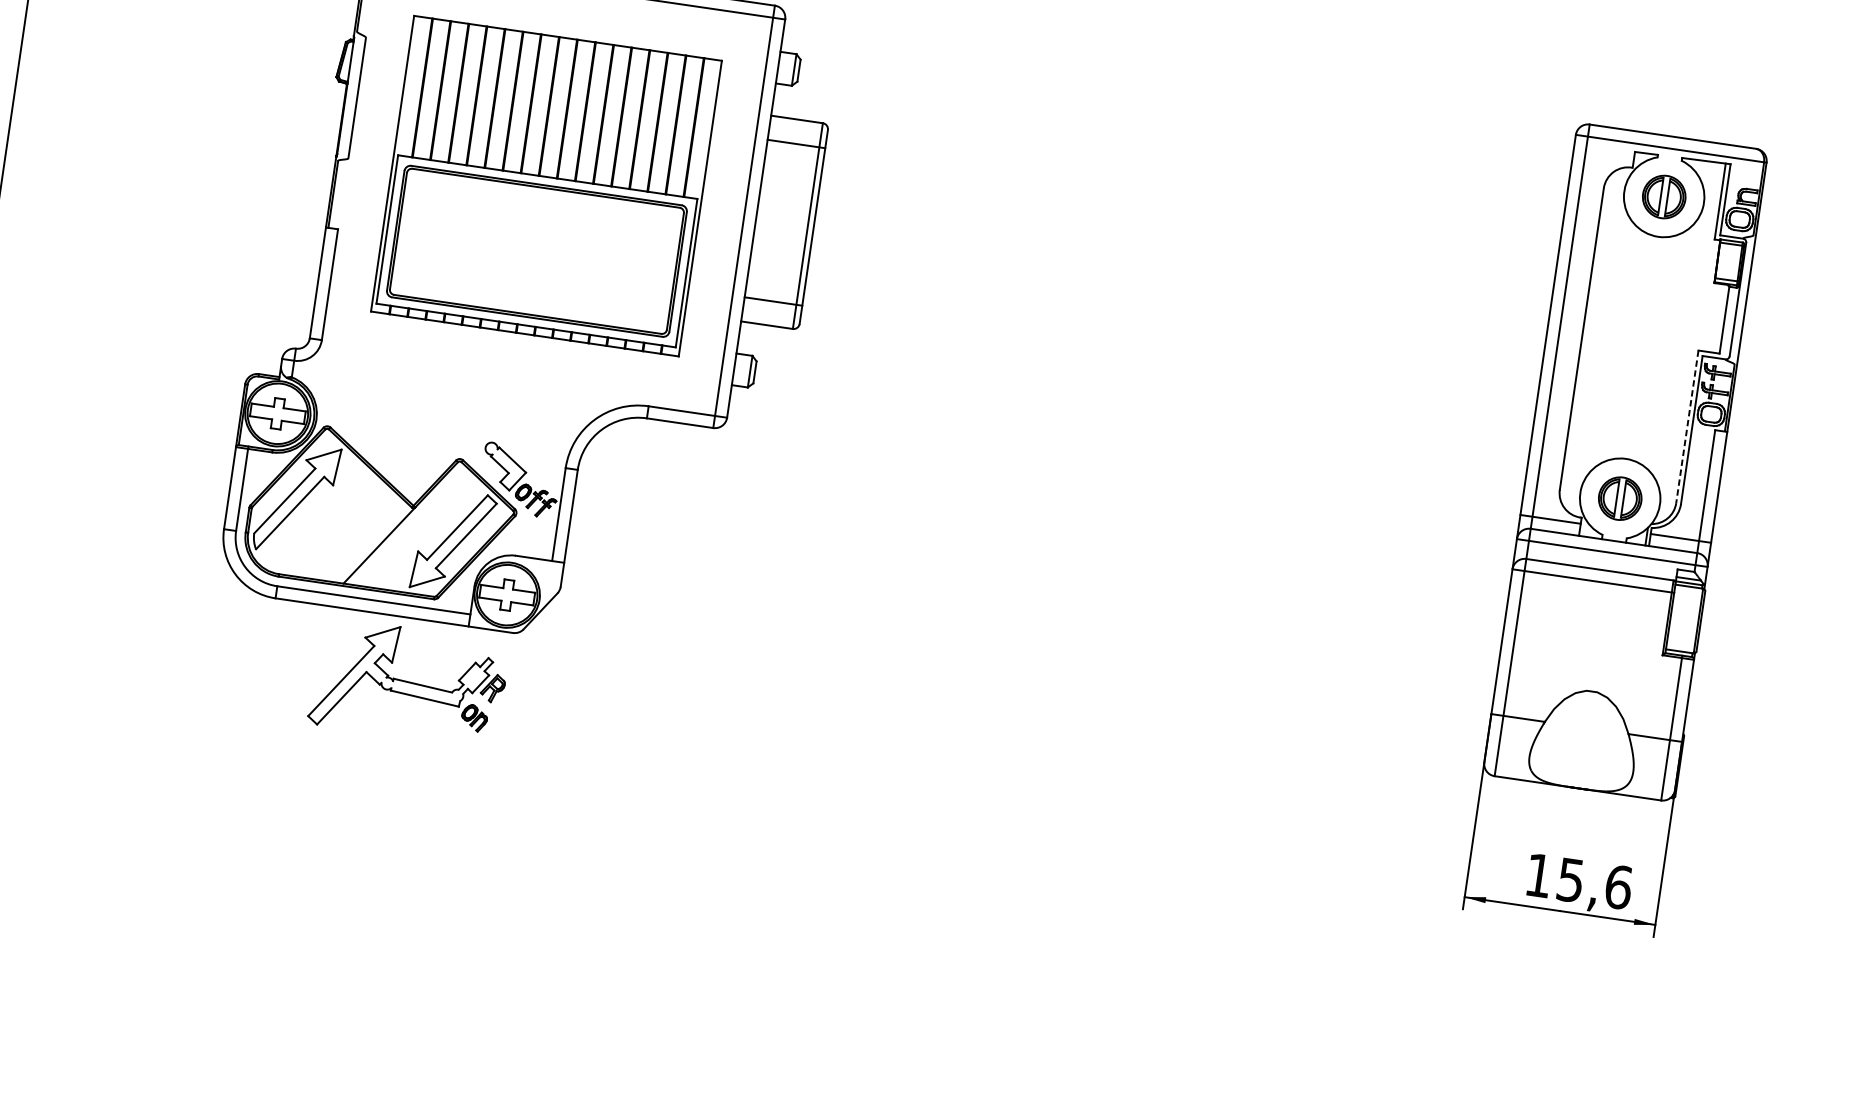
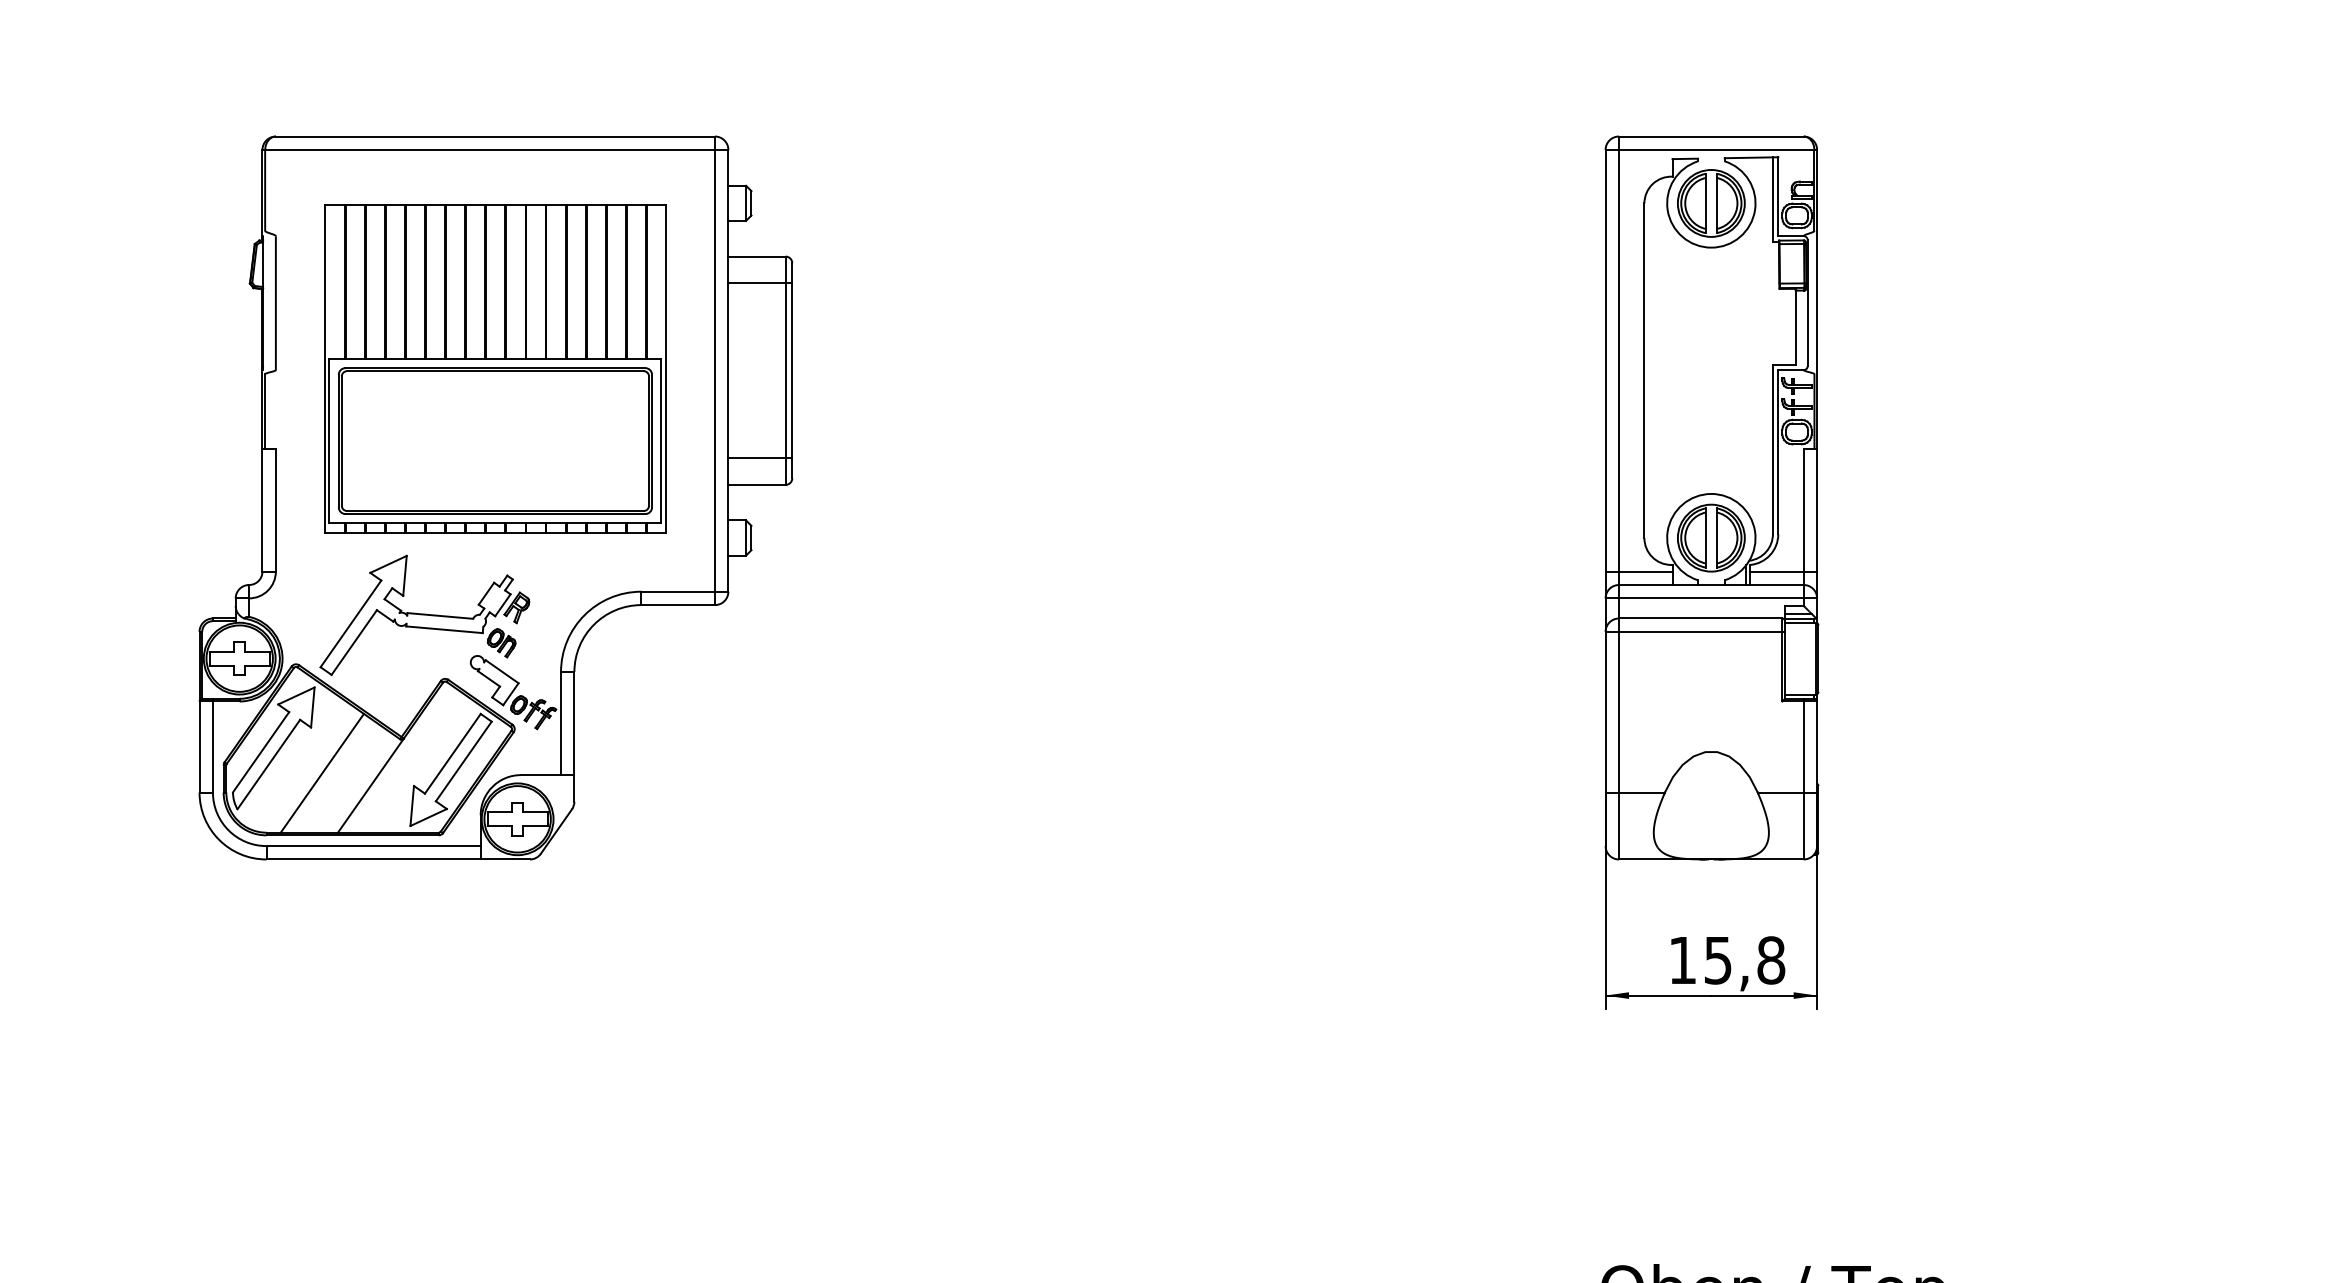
part: (1664, 197) -> (1711, 203), size x1.43
line: (1686, 426) -> (1772, 449), dashed -> solid
part: (1620, 498) -> (1711, 537), size x1.43
line: (336, 527) -> (321, 772), added
part: (408, 683) -> (424, 615), moved
text: (1618, 887) -> (1771, 960), 15,6 -> 15,8

